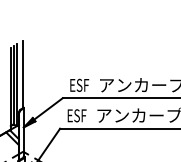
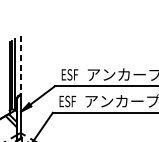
line: (23, 74) -> (20, 65), solid -> dashed

